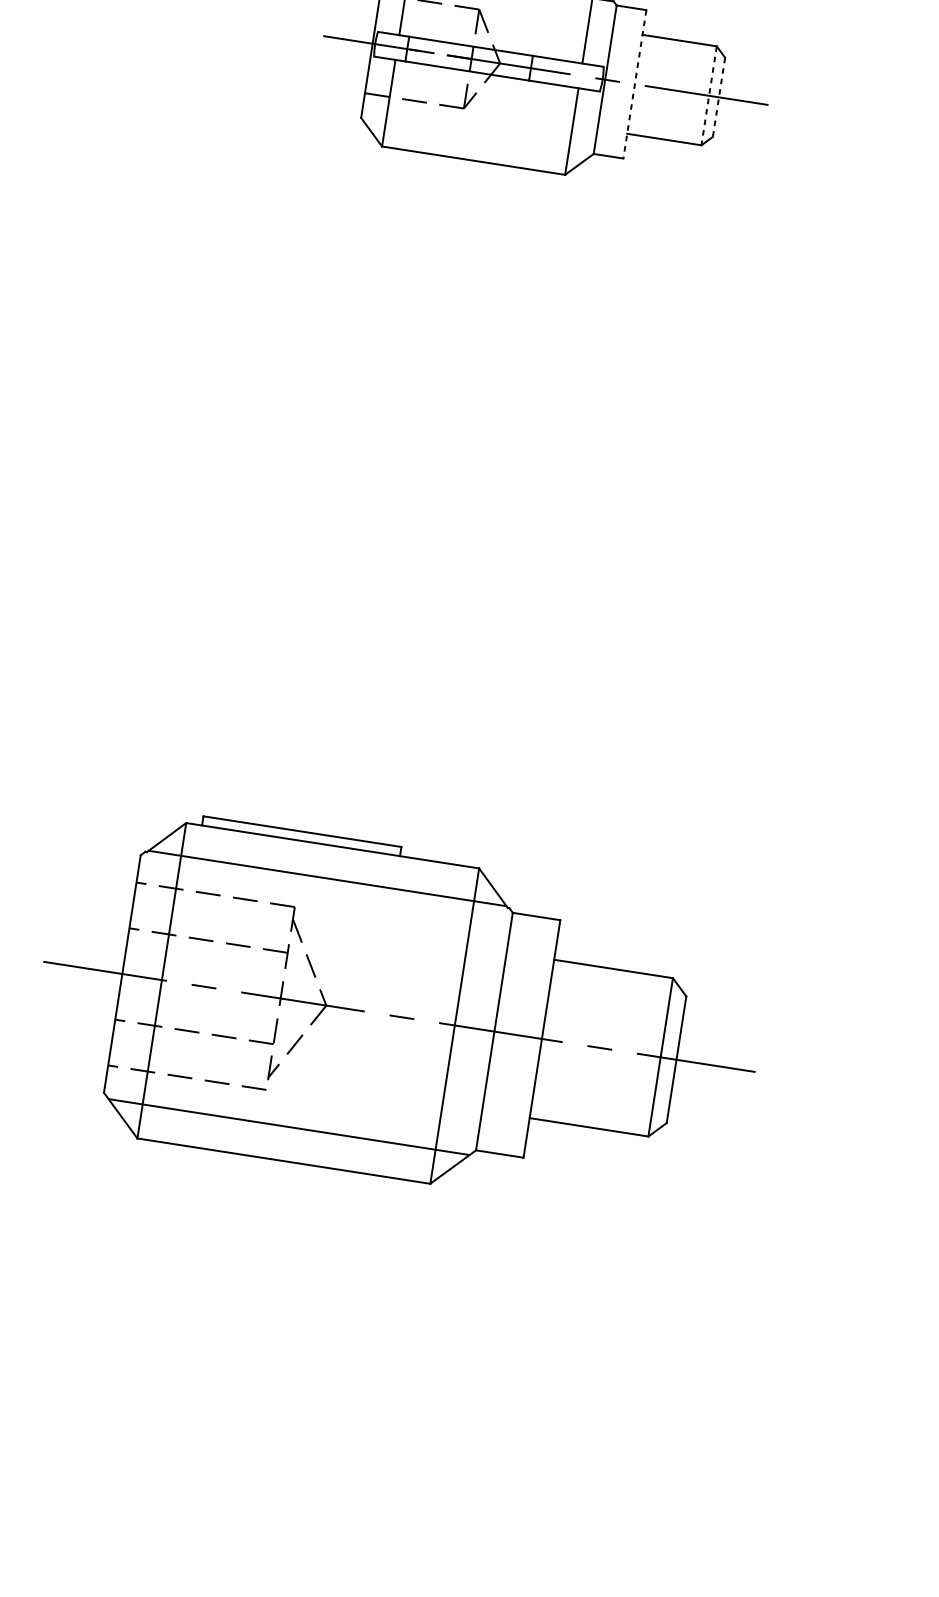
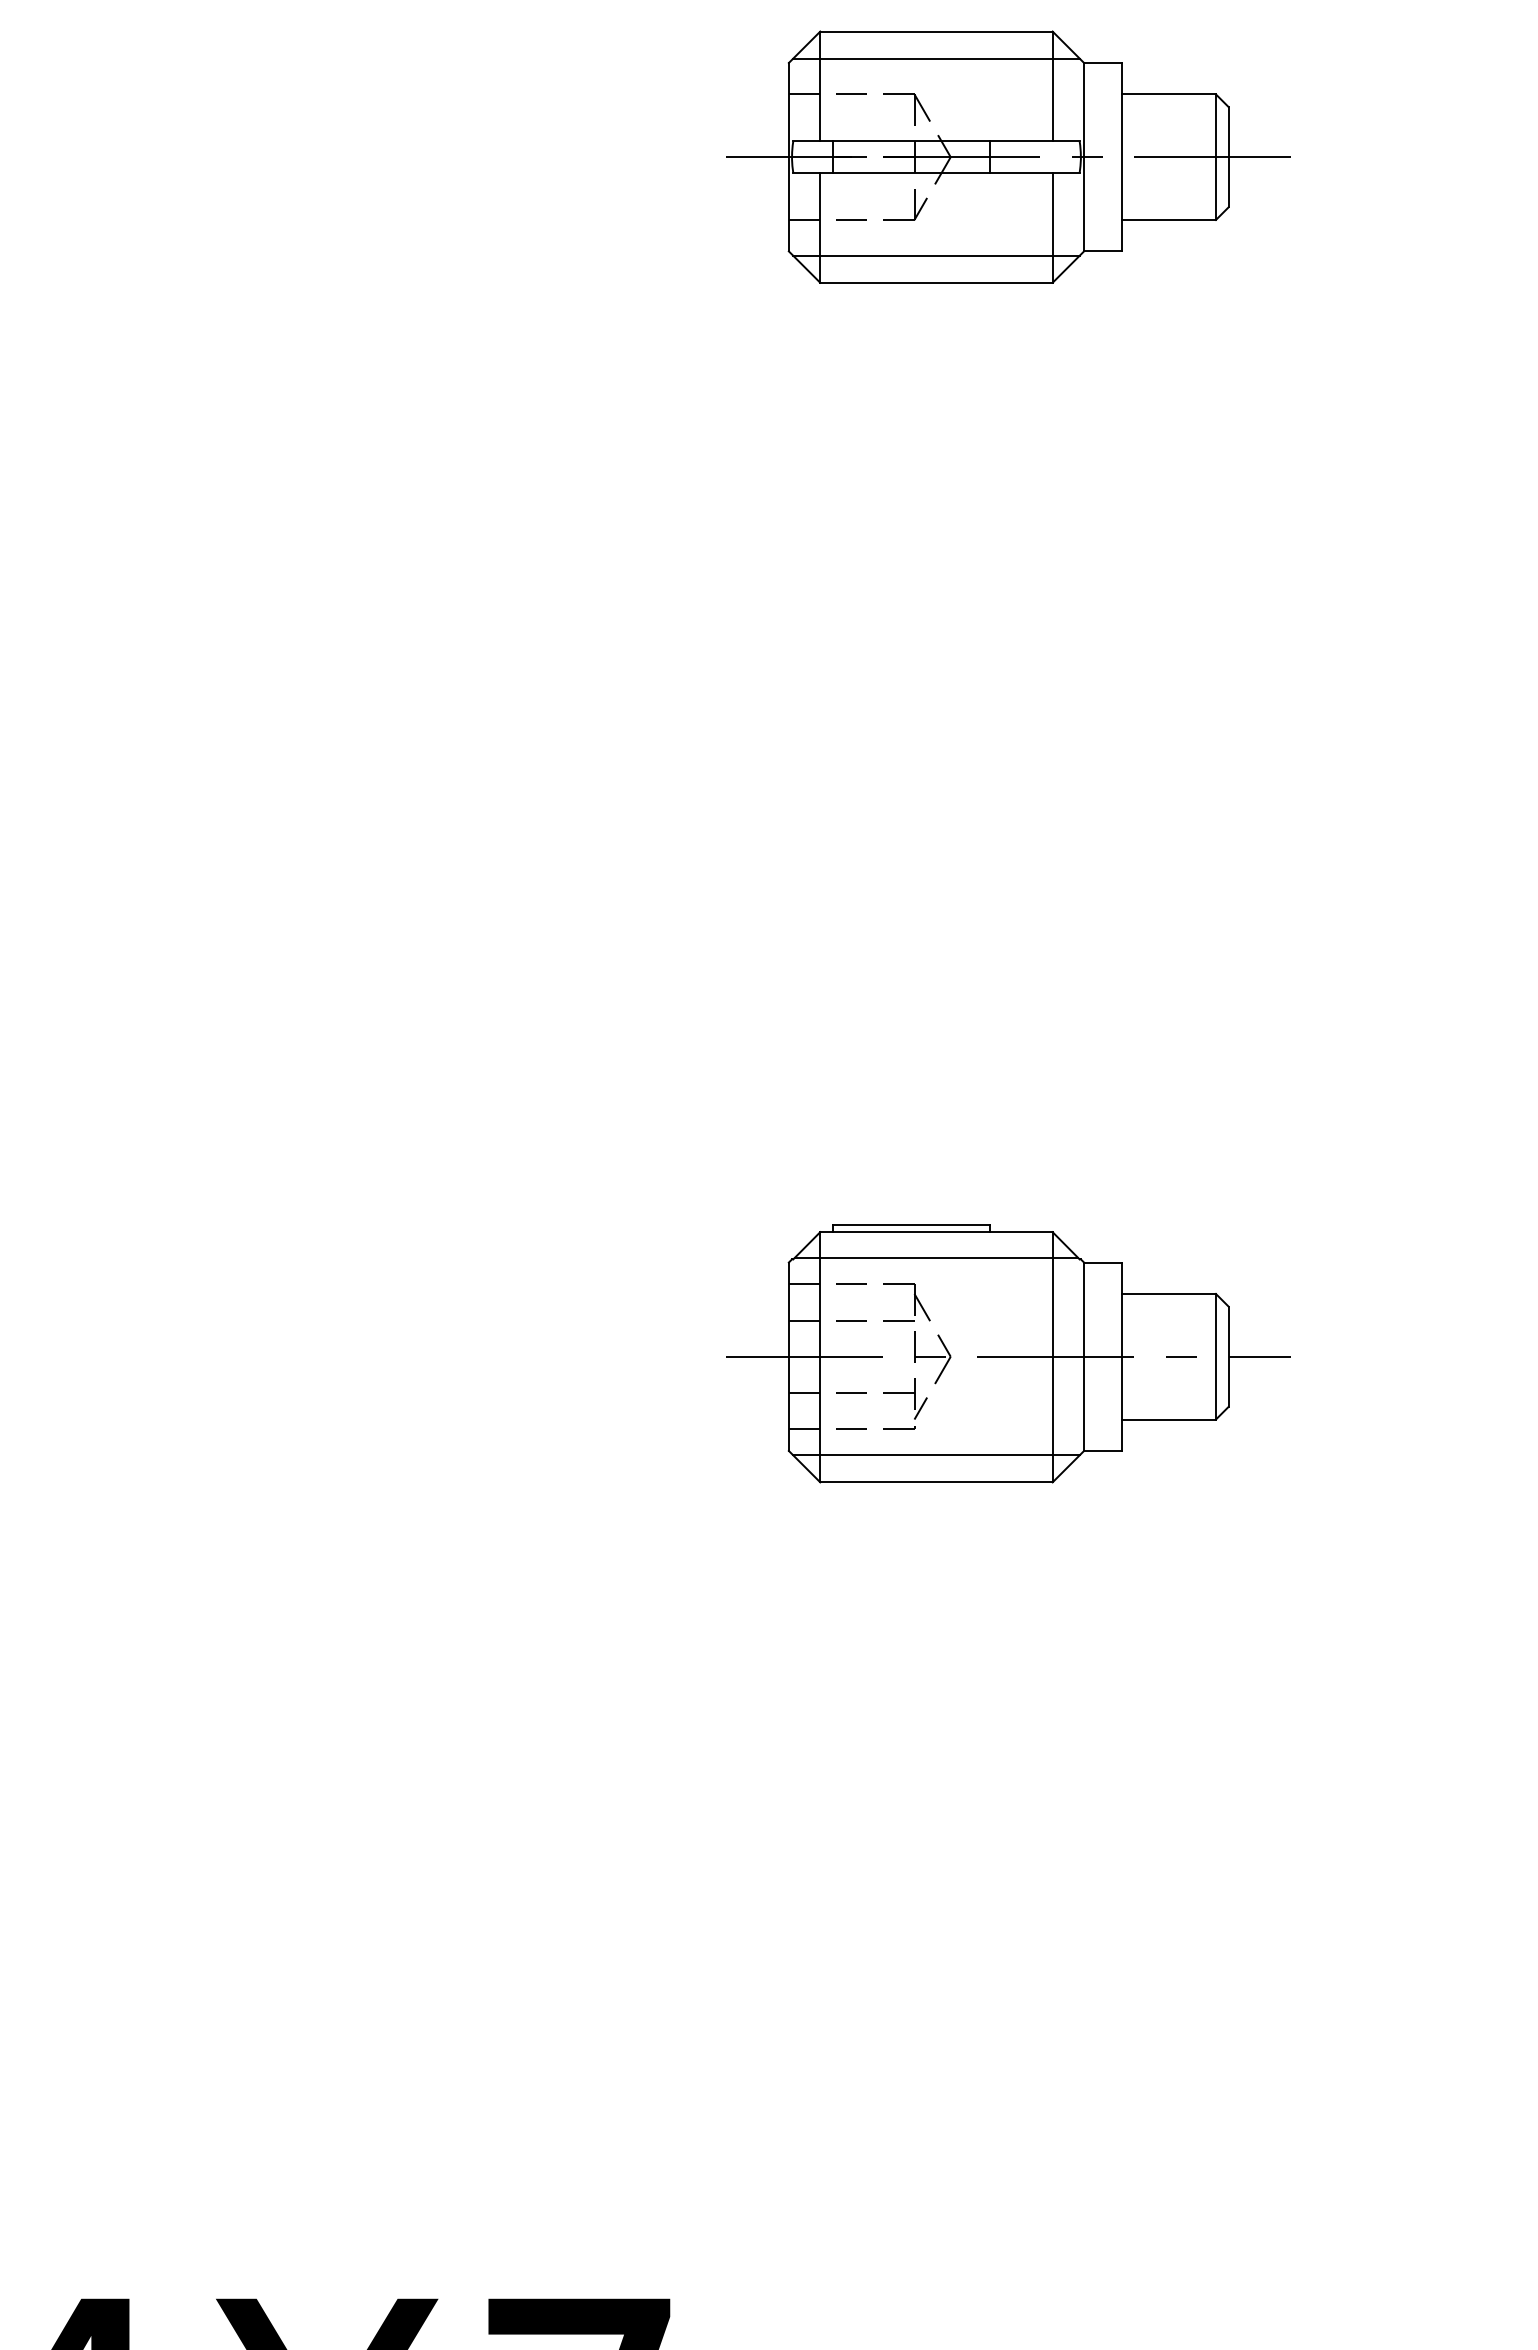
line: (634, 84) -> (1121, 157), dashed -> solid
line: (708, 96) -> (1215, 157), dashed -> solid
line: (718, 97) -> (1228, 157), dashed -> solid
line: (476, 139) -> (936, 255), added
part: (399, 1012) -> (1008, 1353), size x0.62

